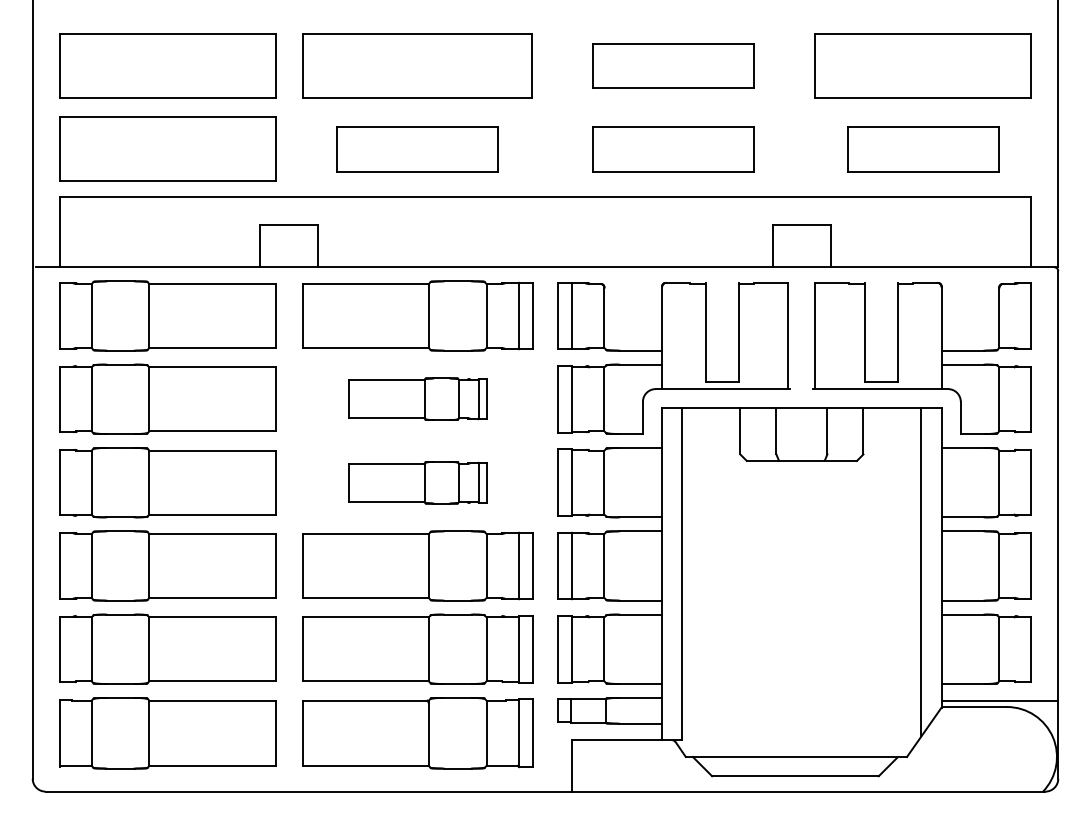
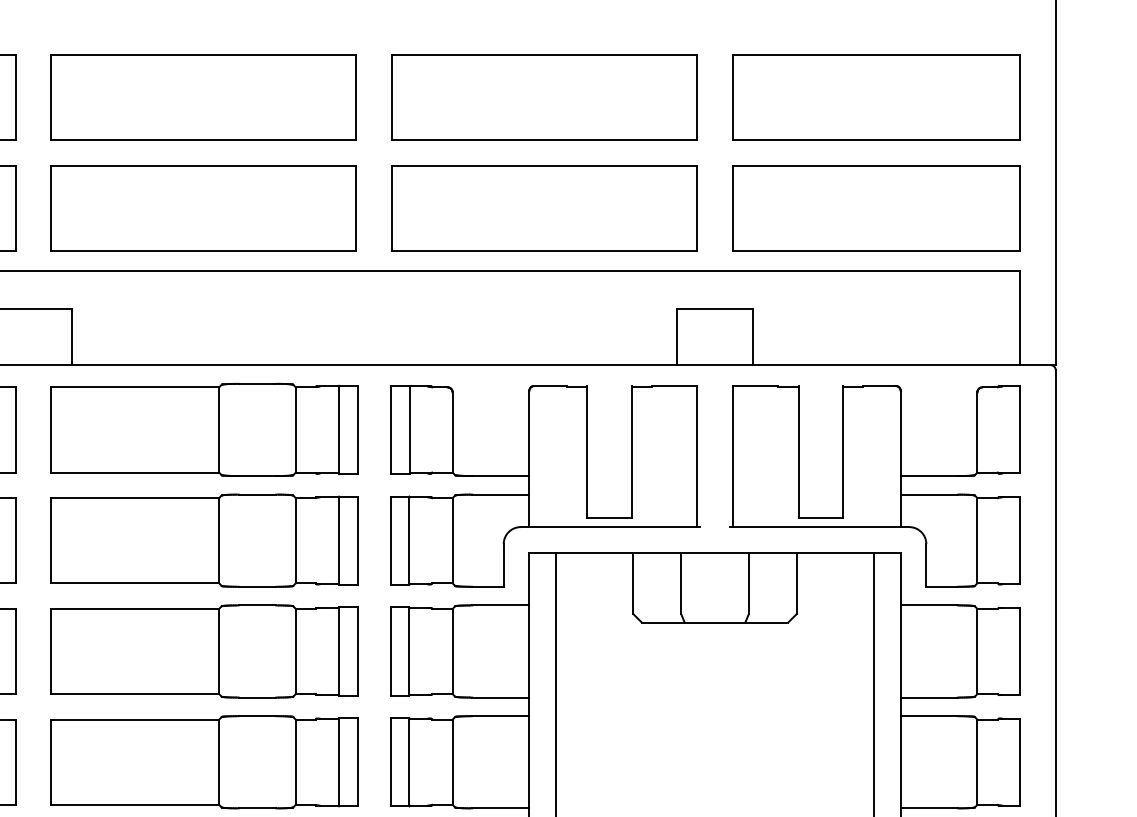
part: (673, 65) -> (544, 96), size x1.43
part: (417, 148) -> (204, 207), size x1.43
part: (673, 148) -> (544, 207), size x1.43
part: (922, 148) -> (875, 207), size x1.43
part: (417, 398) -> (204, 539), size x1.67
part: (417, 482) -> (204, 651), size x1.67

